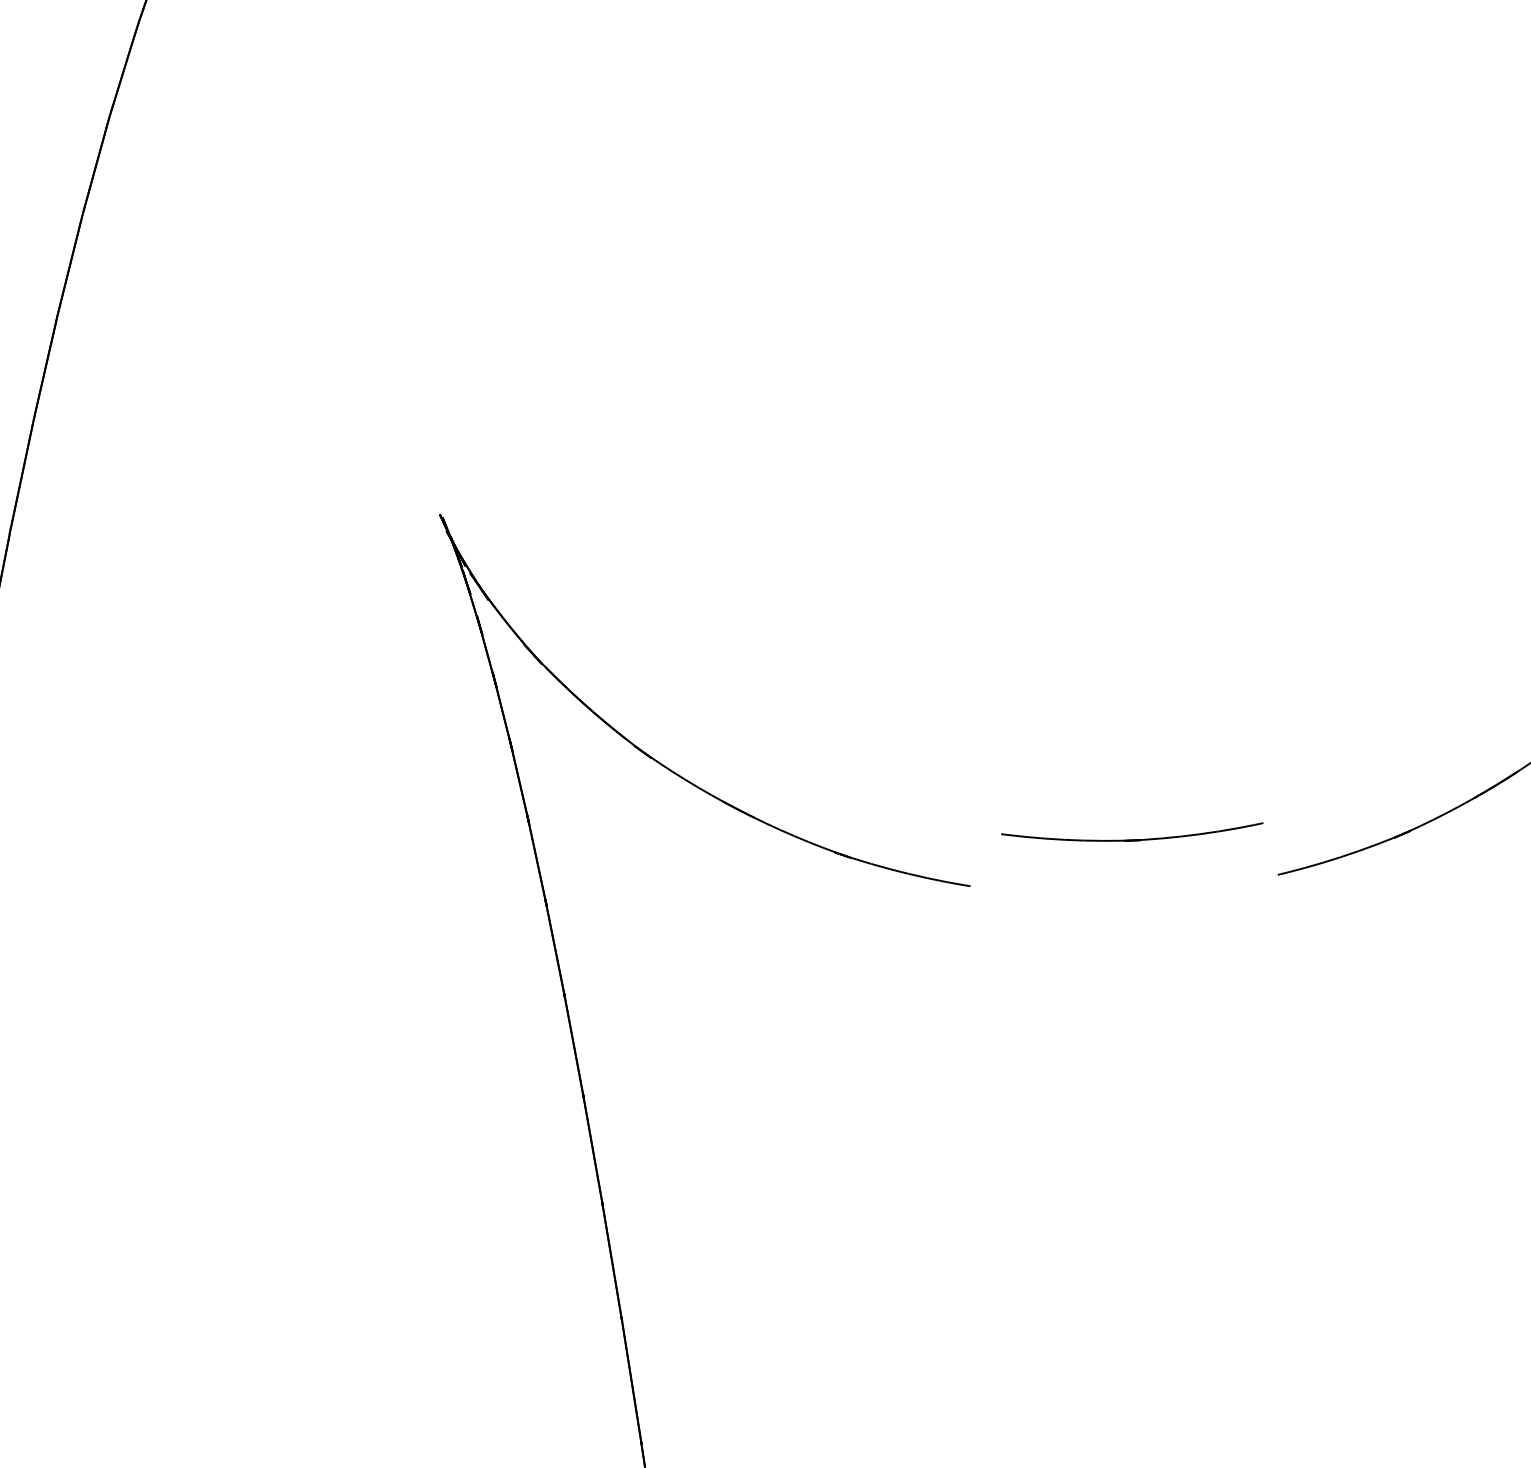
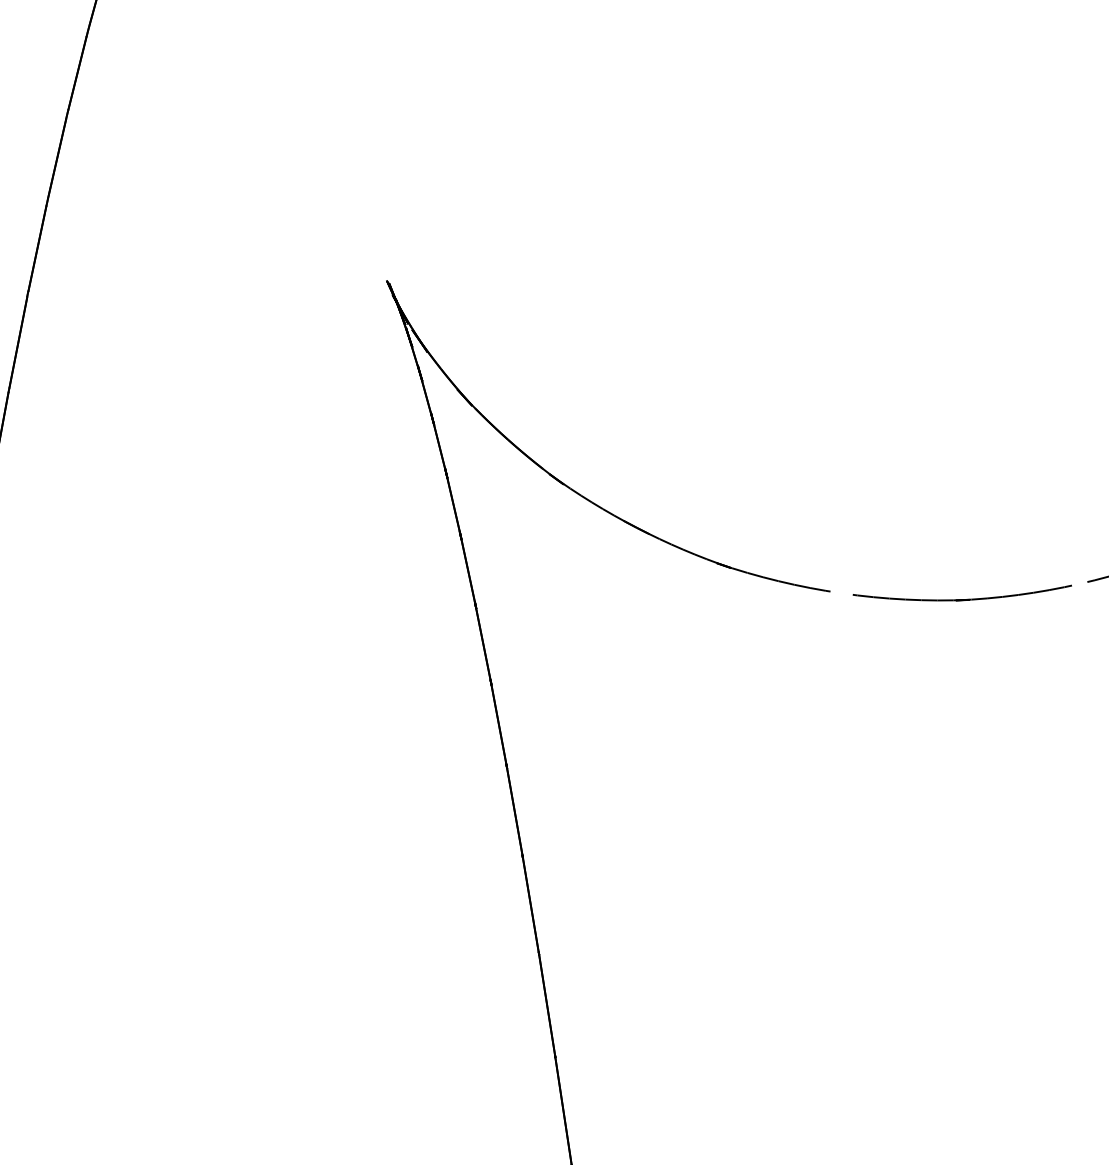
part: (1132, 839) -> (962, 599), moved

